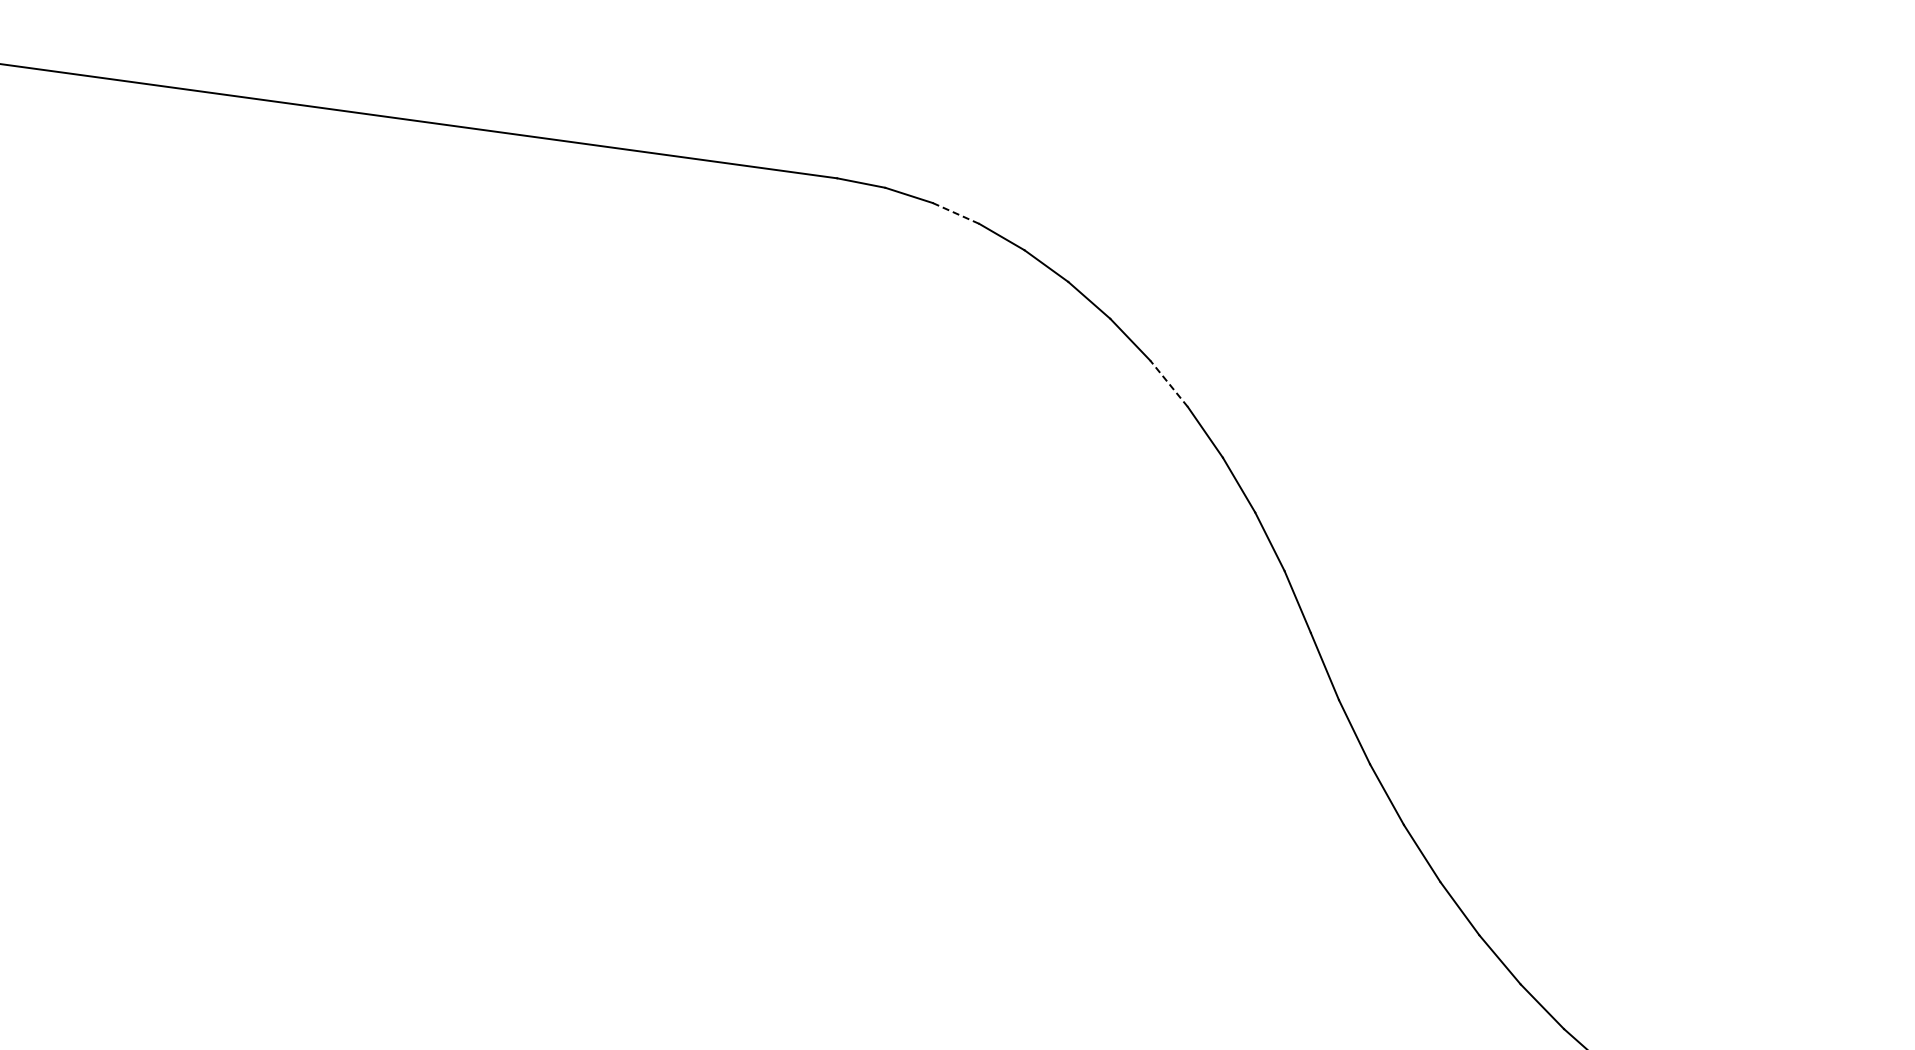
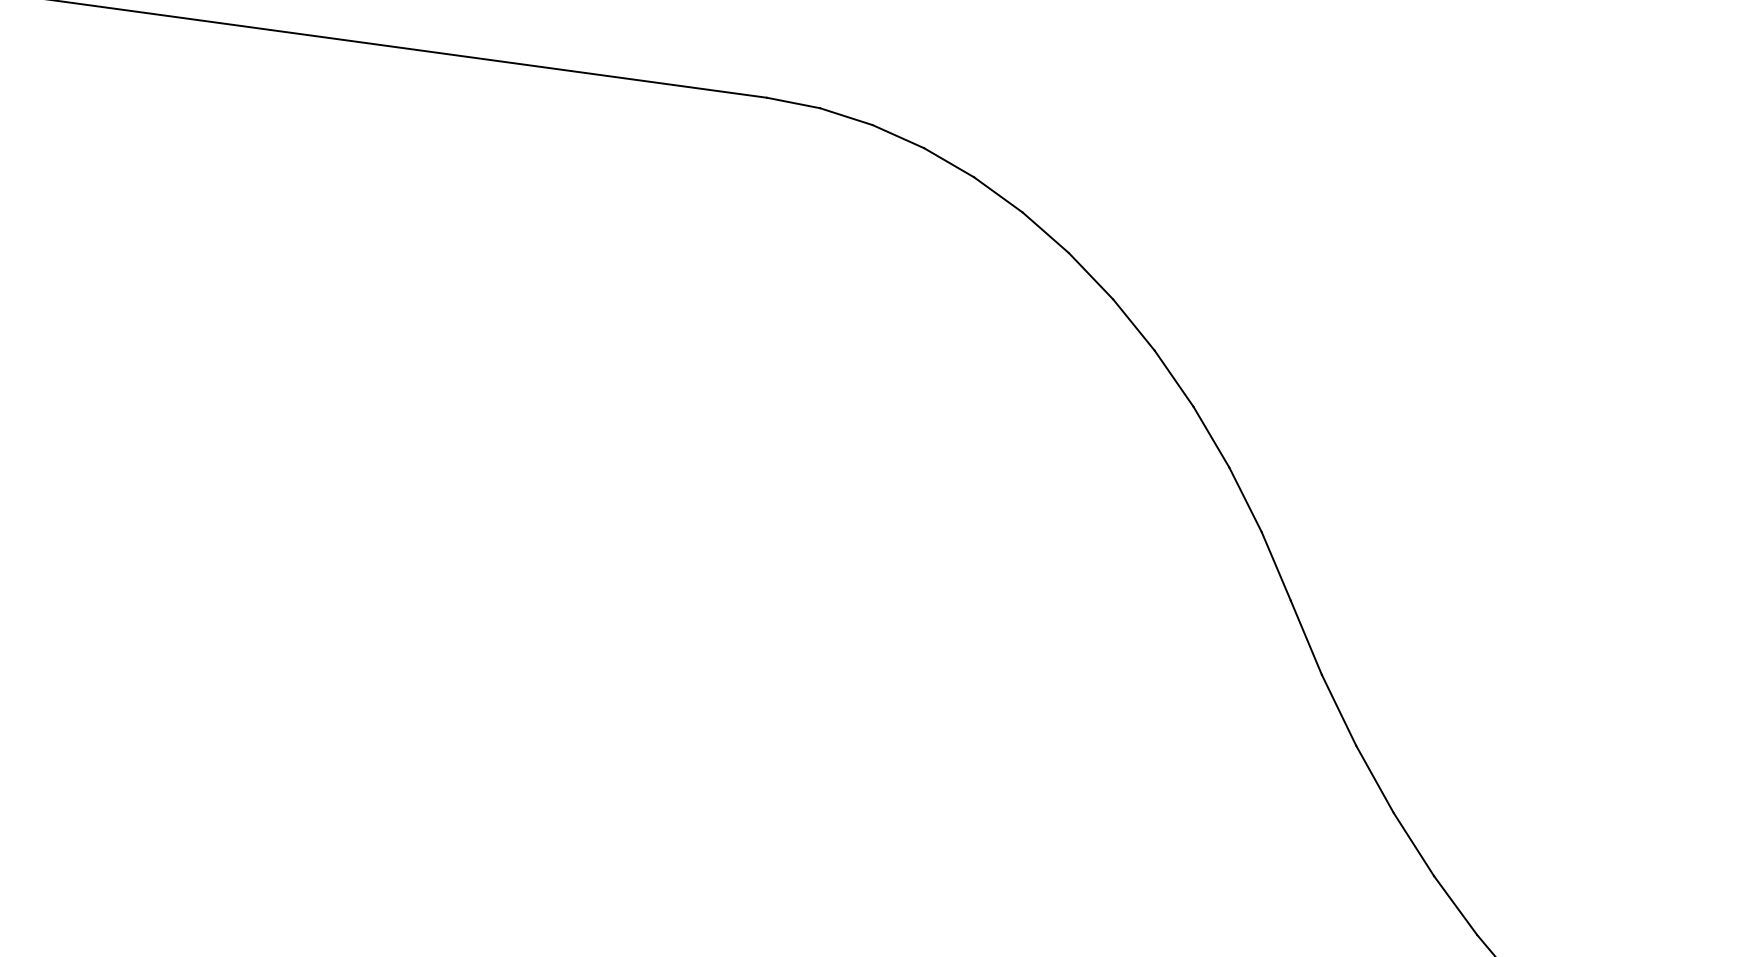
line: (955, 213) -> (897, 136), dashed -> solid
line: (1169, 383) -> (1134, 324), dashed -> solid

